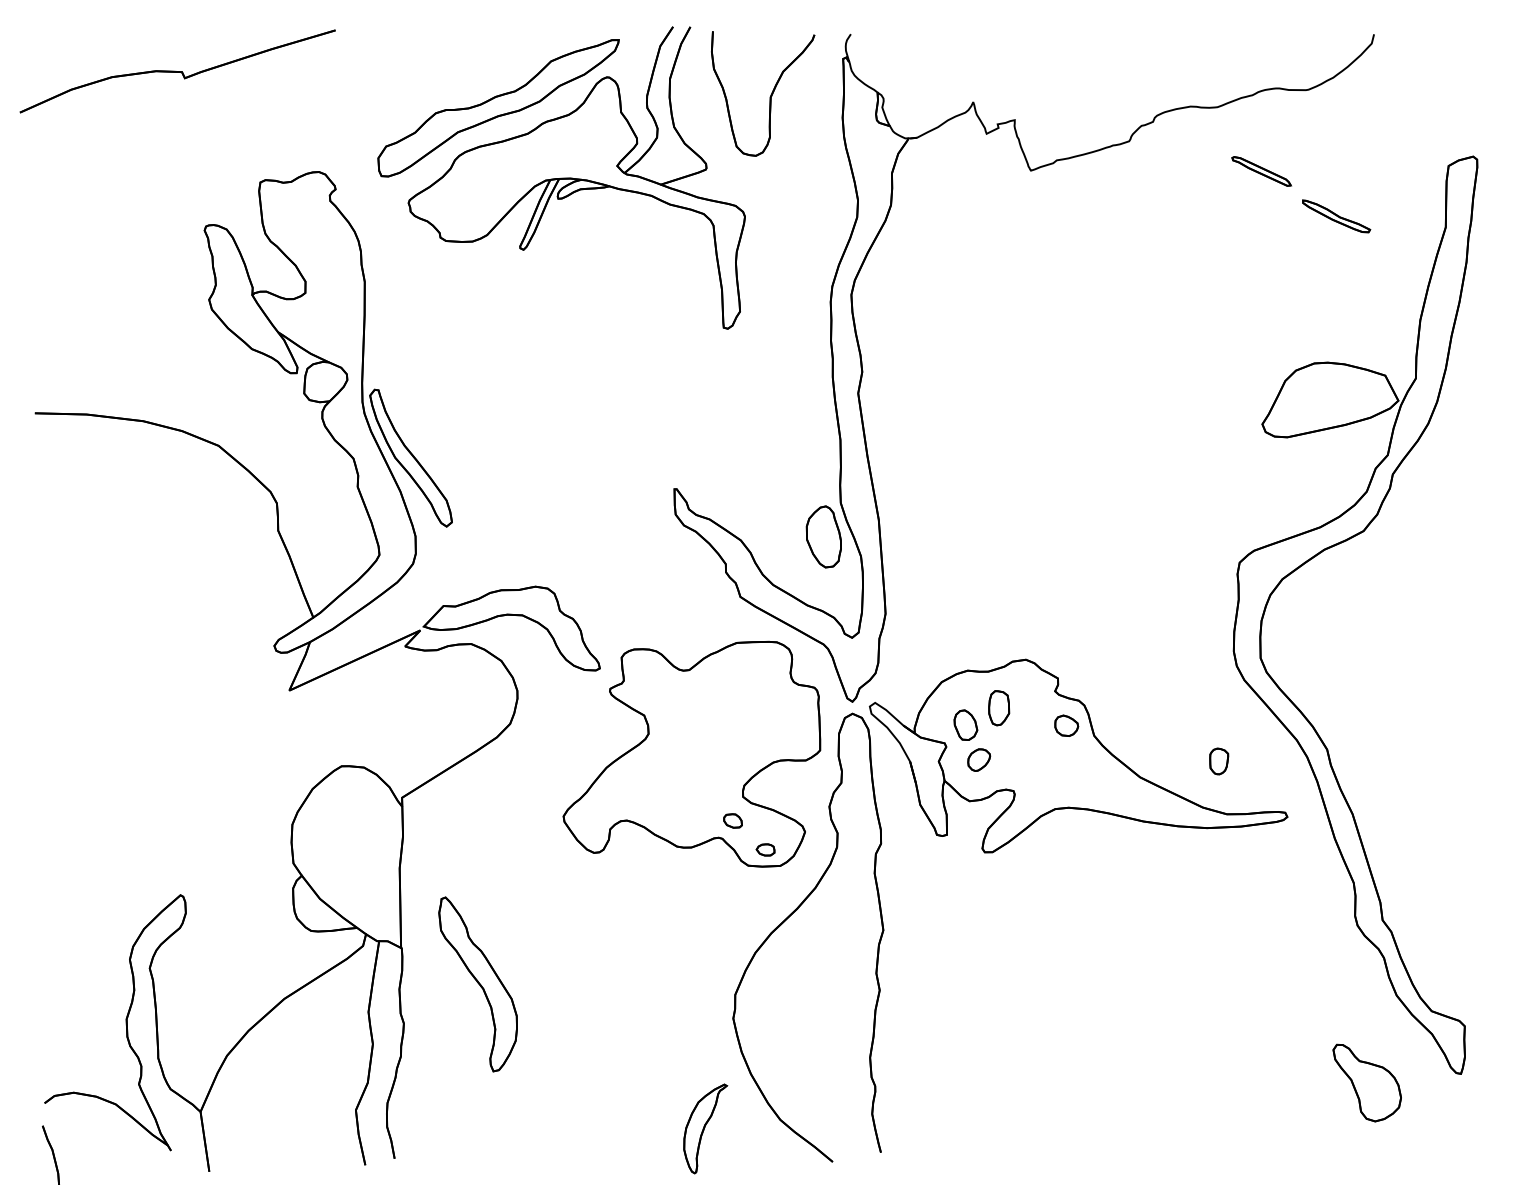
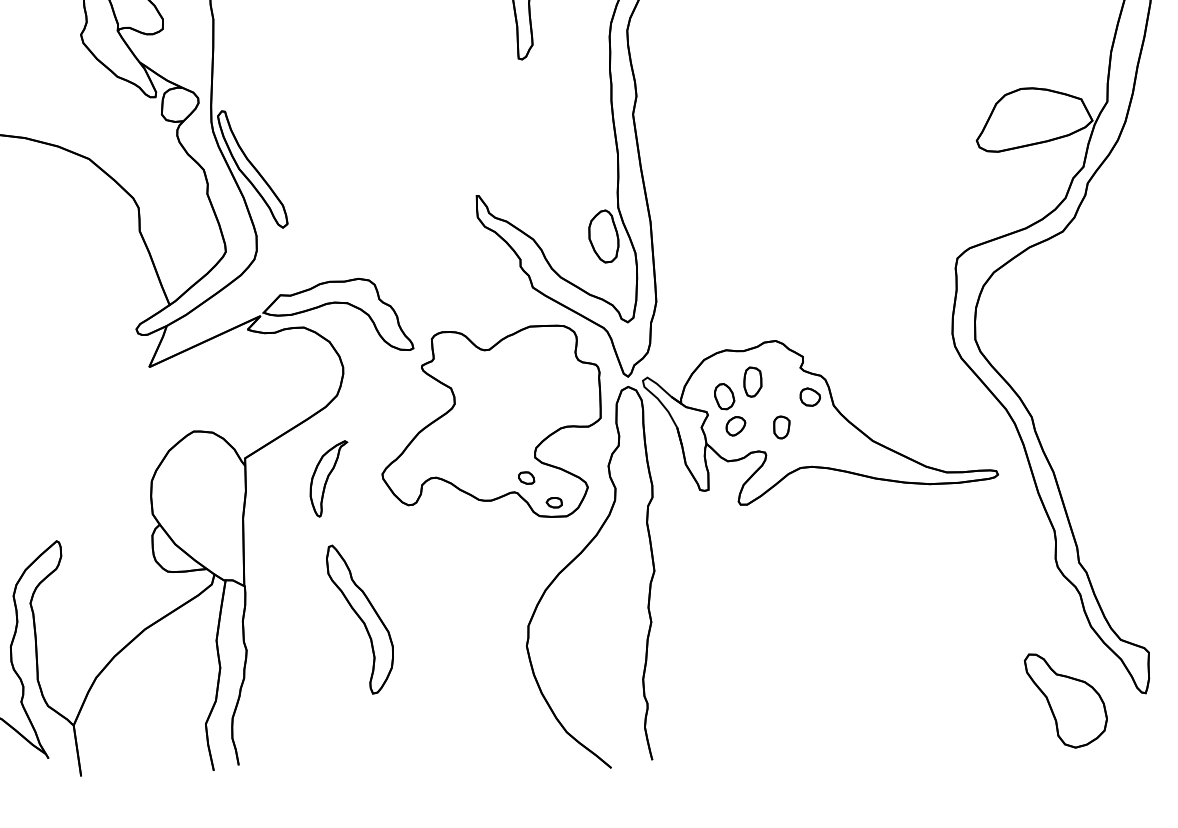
part: (1219, 761) -> (782, 427), moved
part: (477, 984) -> (359, 619), moved
part: (1367, 1082) -> (1066, 700), size x1.43
part: (705, 1128) -> (328, 478), moved

